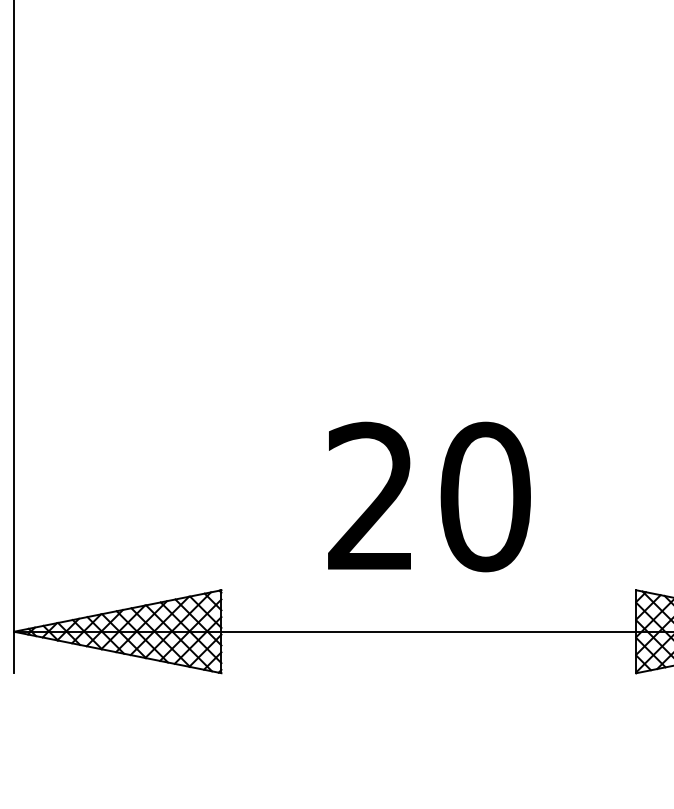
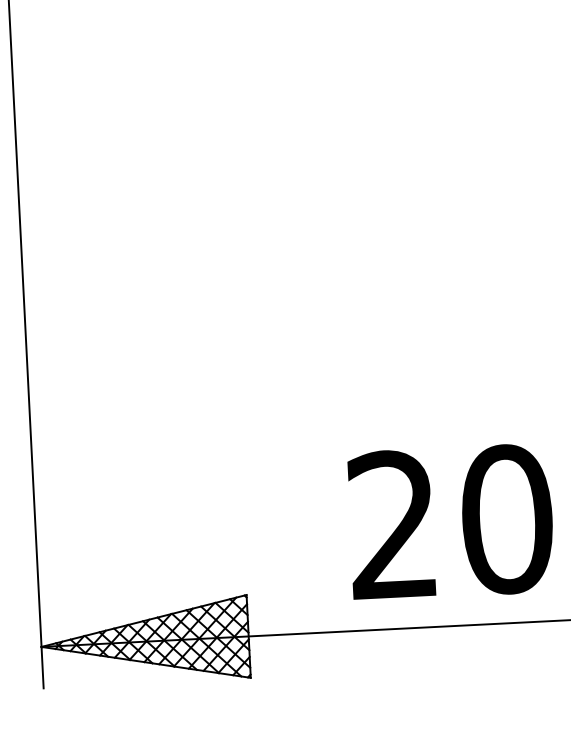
text: (429, 496) -> (451, 521), moved

